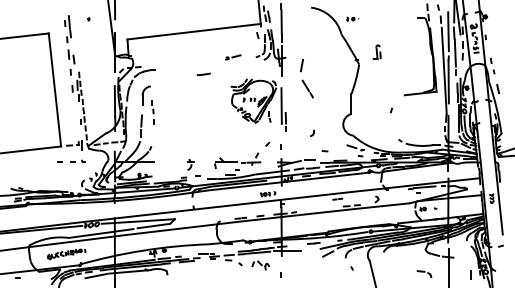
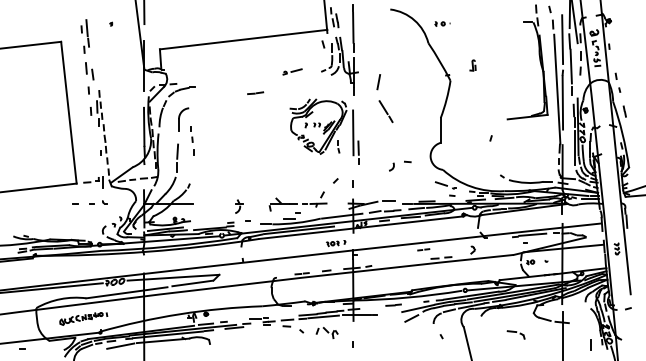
part: (376, 52) -> (472, 65), size x0.6
line: (324, 151) -> (407, 162), moved
part: (424, 274) -> (516, 335), moved

